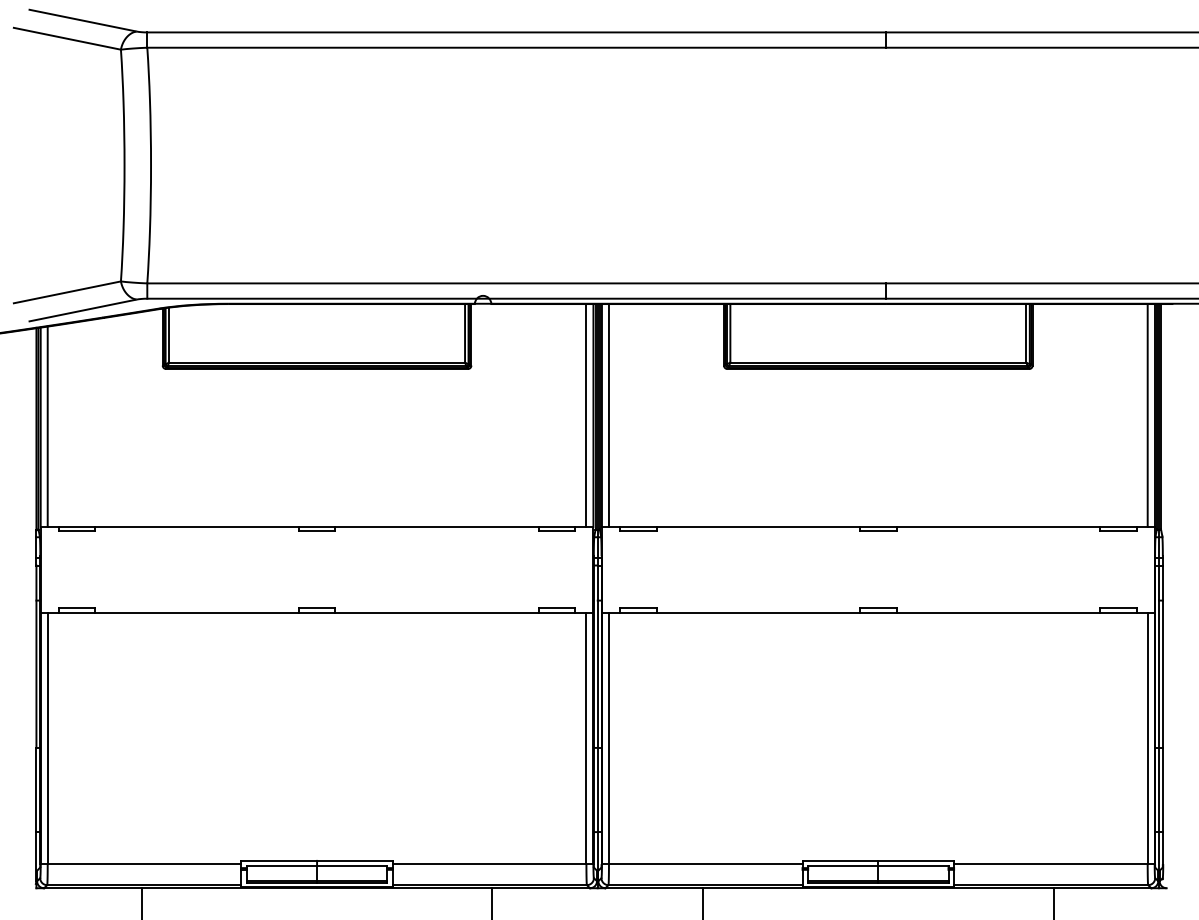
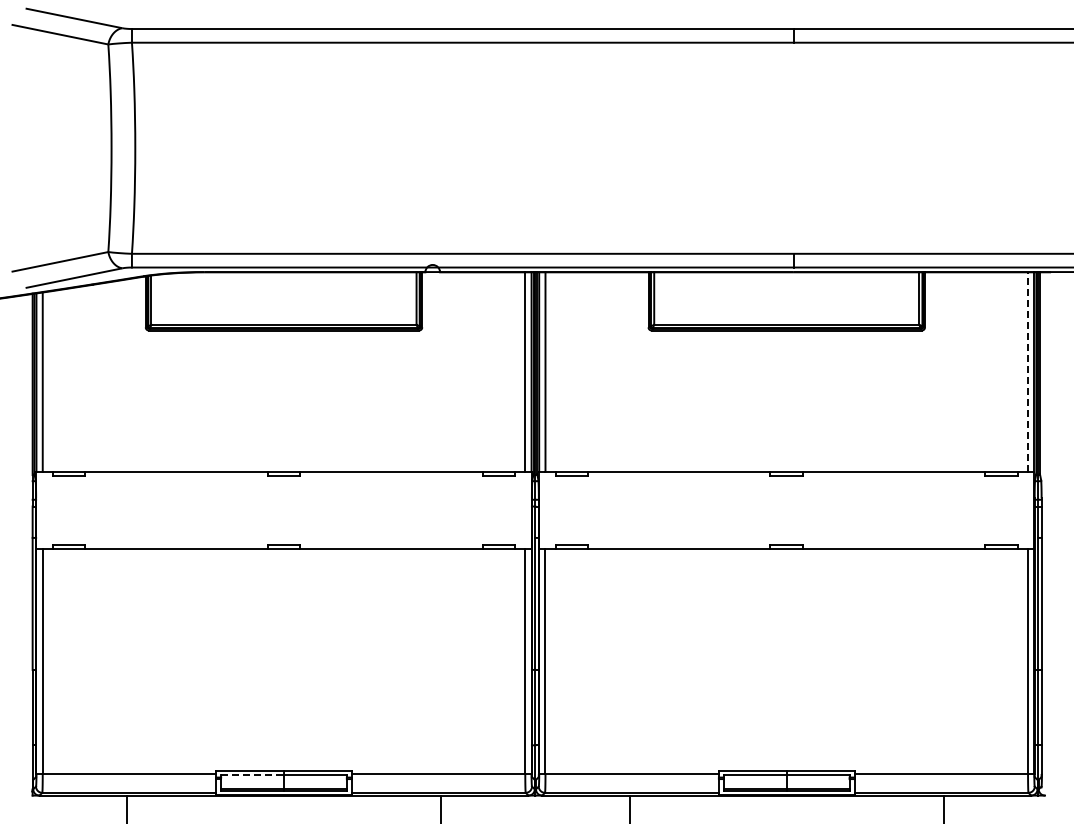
line: (1148, 415) -> (1028, 372), solid -> dashed
line: (283, 865) -> (253, 775), solid -> dashed

